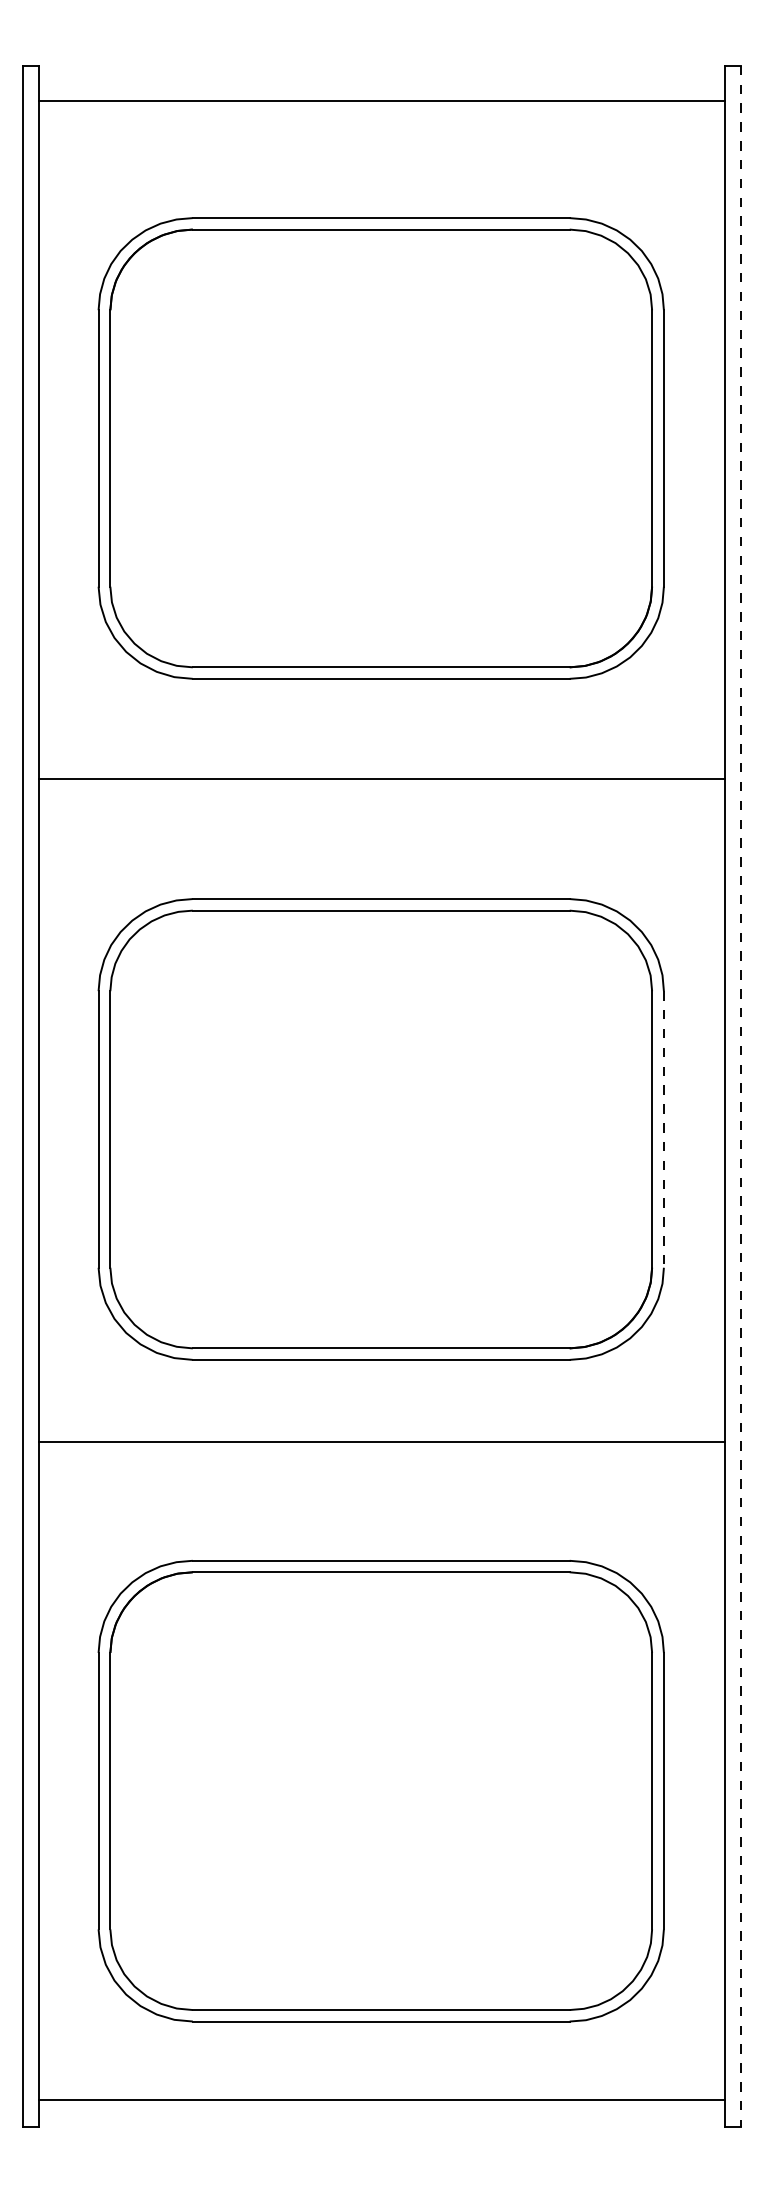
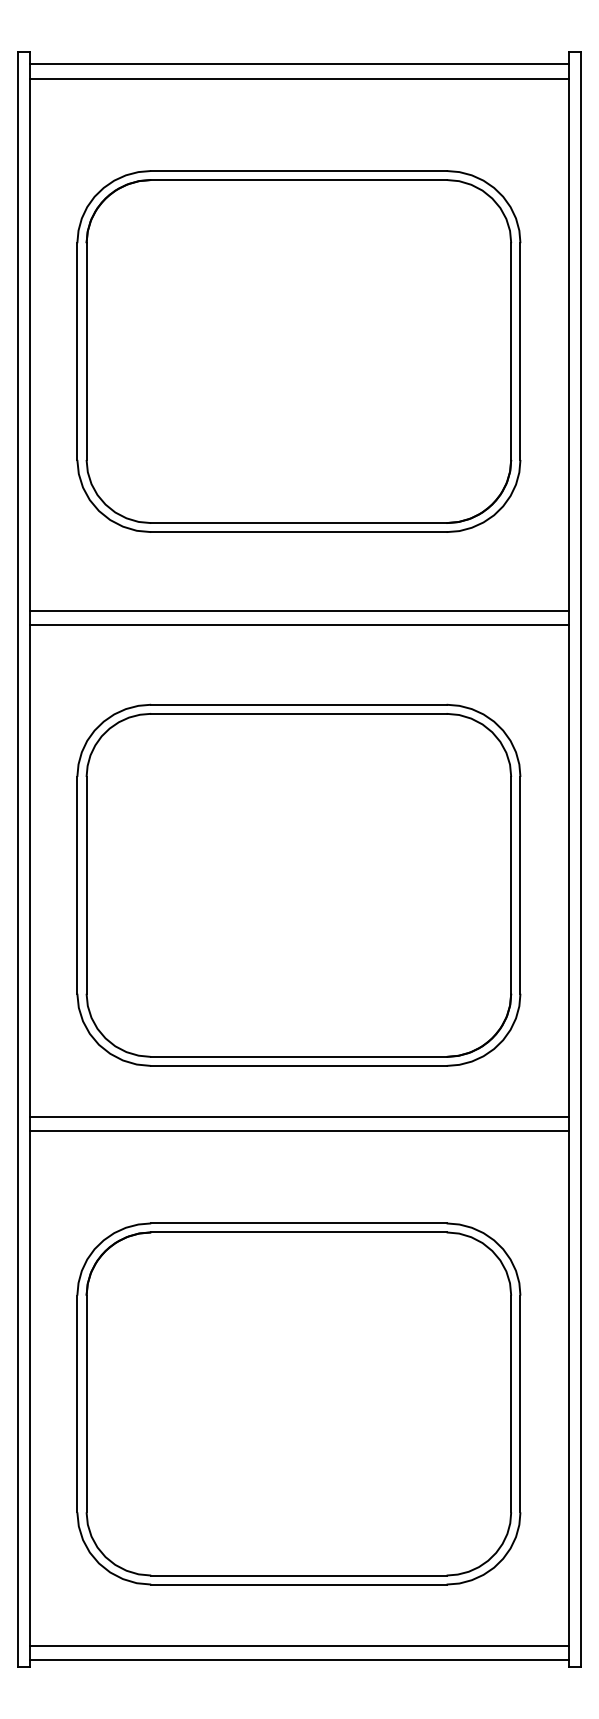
line: (382, 82) -> (299, 64), added
line: (382, 797) -> (299, 625), added
line: (741, 1096) -> (581, 859), dashed -> solid
line: (663, 1129) -> (520, 885), dashed -> solid
line: (382, 1424) -> (299, 1116), added
line: (382, 2117) -> (299, 1659), added

